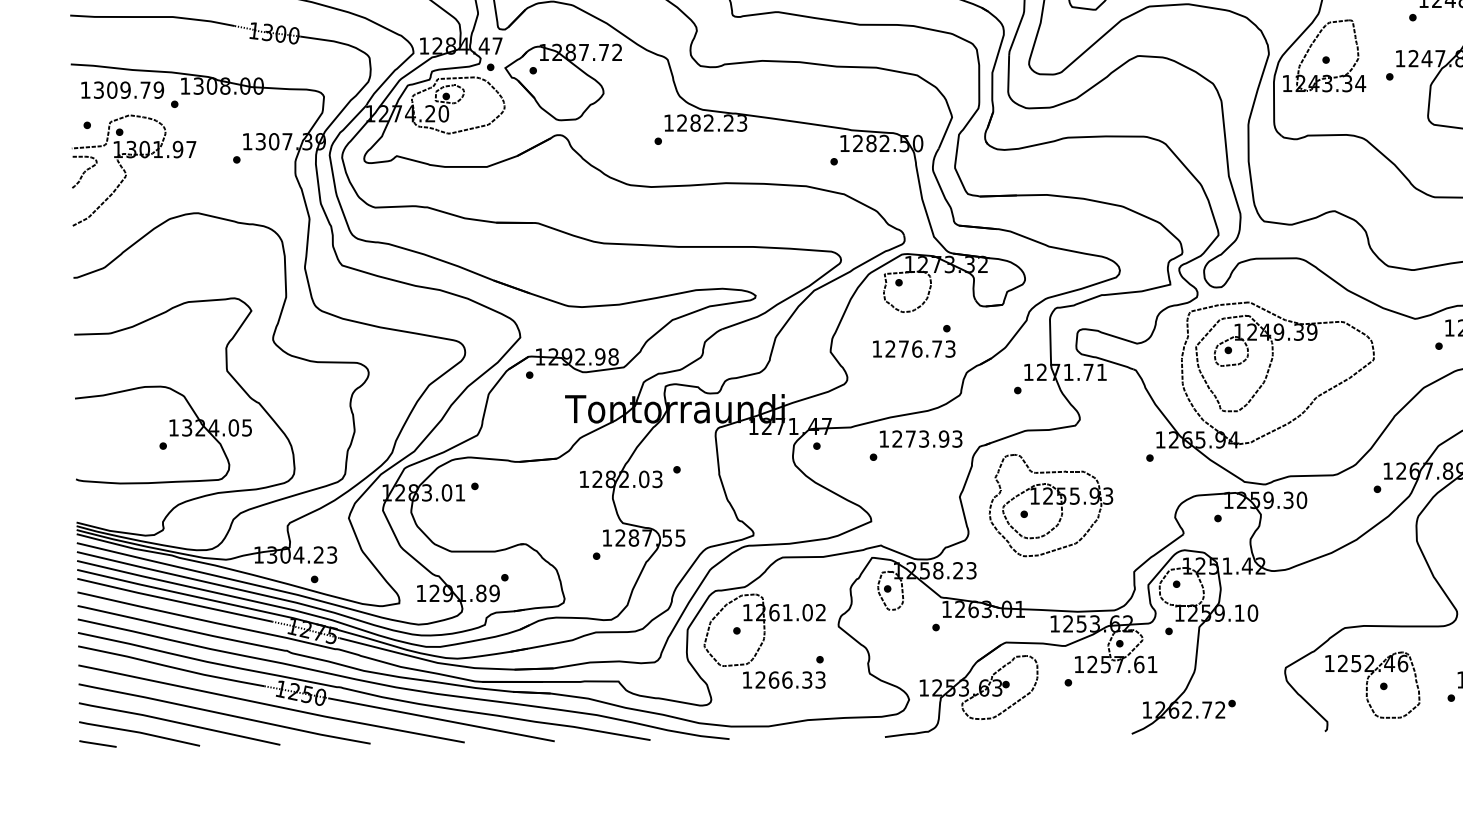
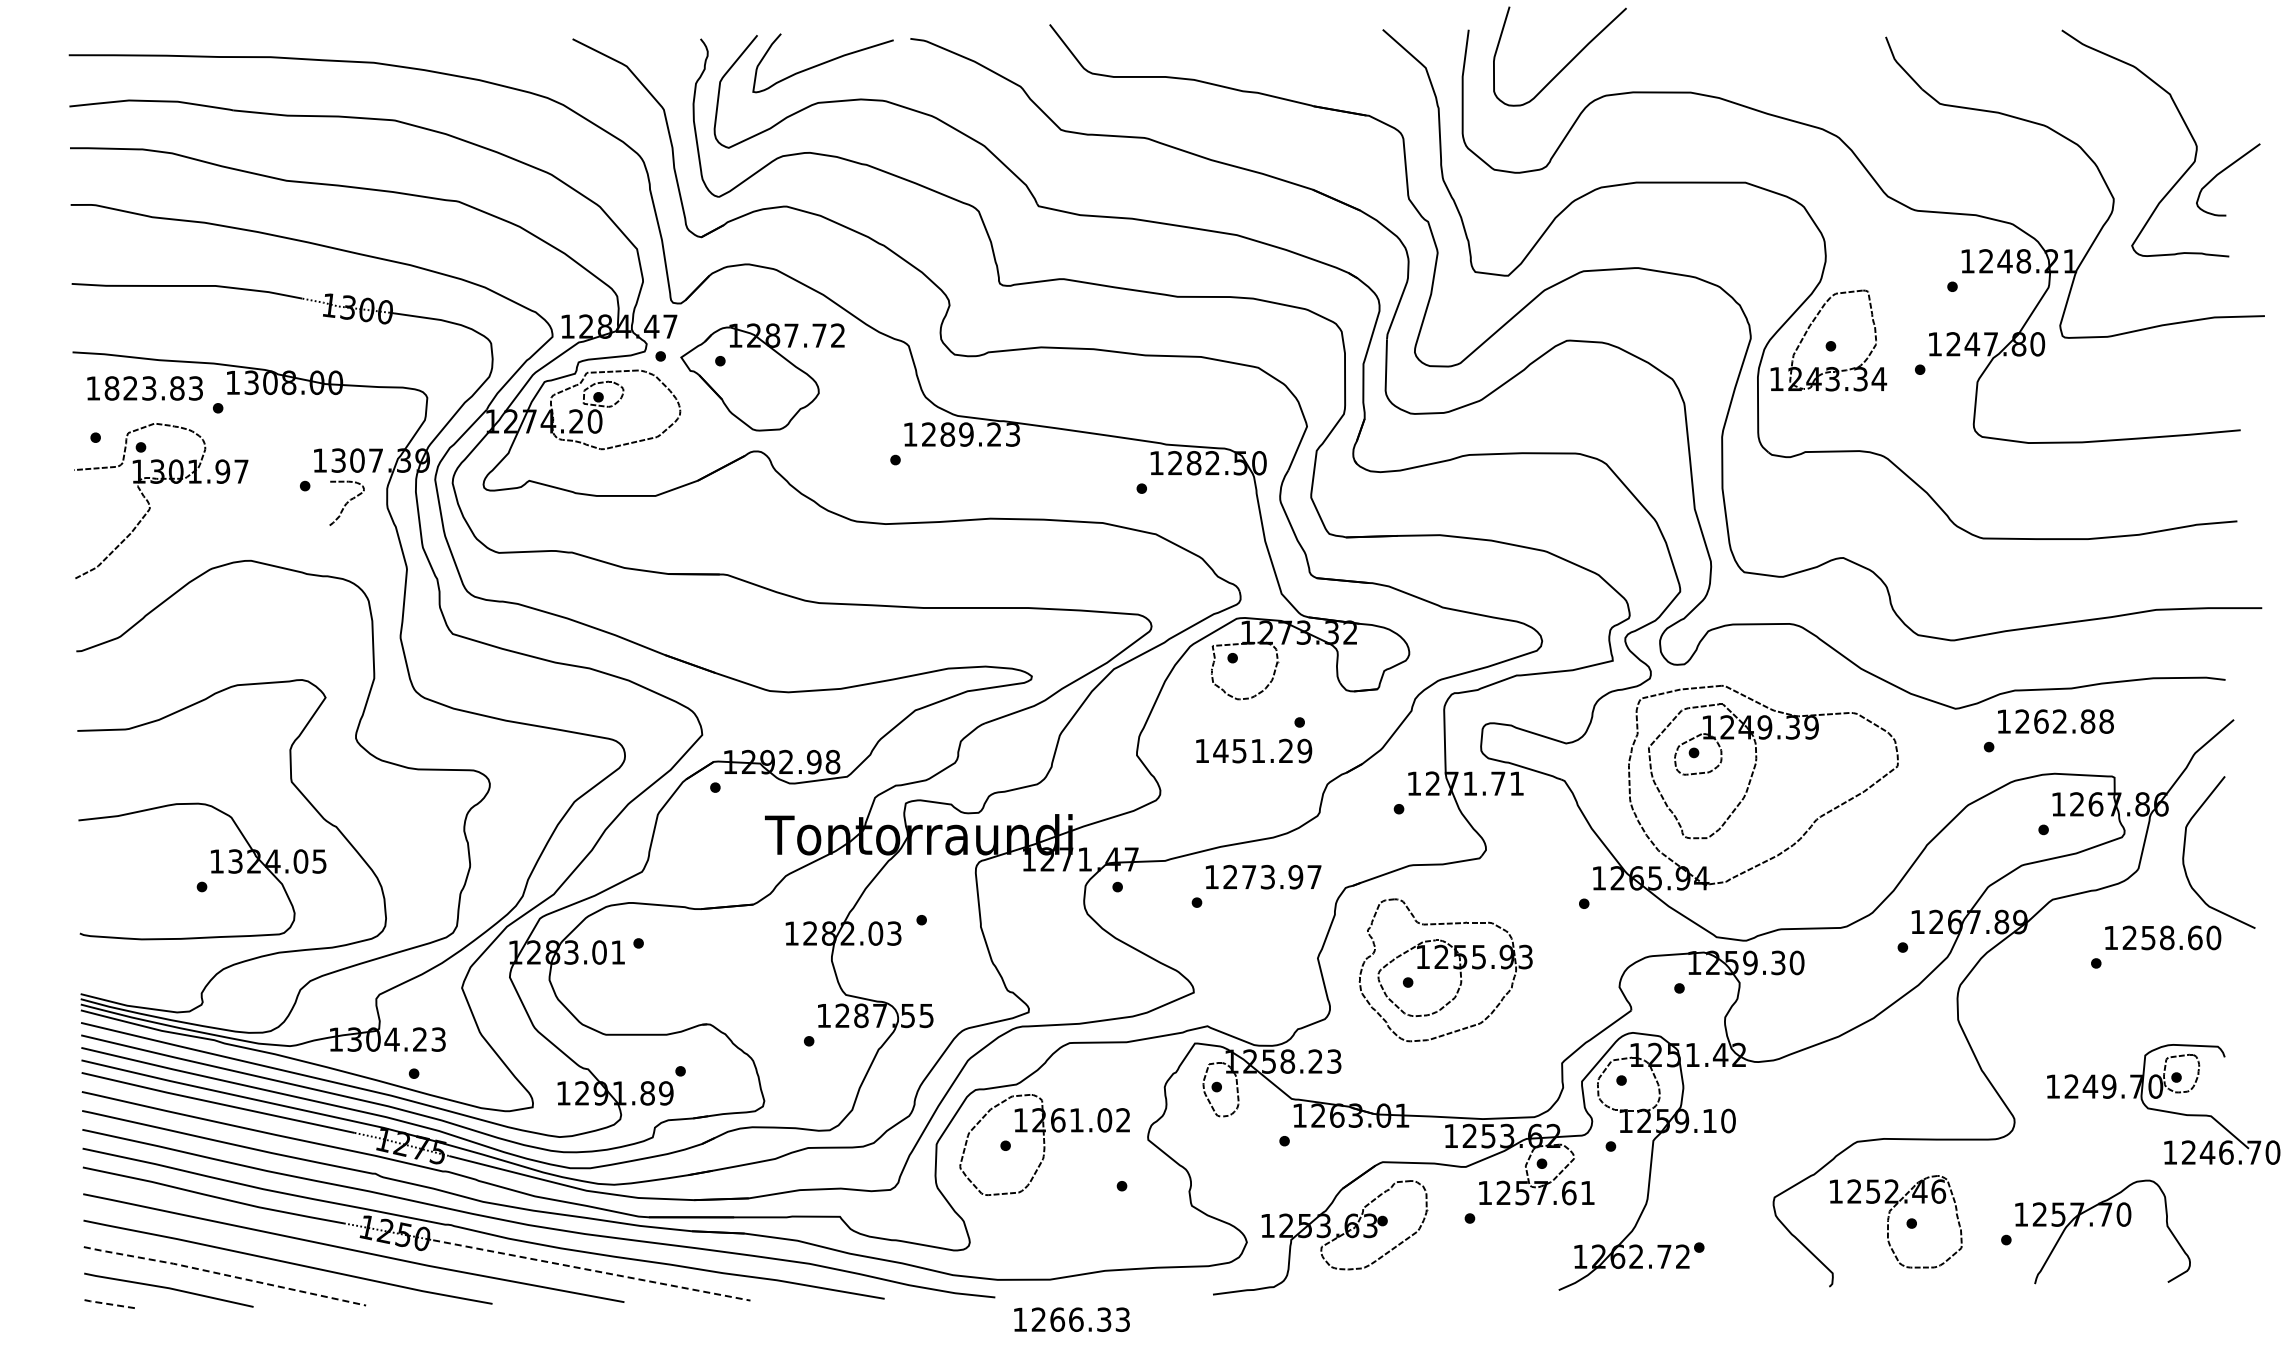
text: (128, 90) -> (153, 388), 1309.79 -> 1823.83
text: (708, 123) -> (966, 434), 1282.23 -> 1289.23
curve: (84, 171) -> (346, 502), moved
text: (920, 348) -> (1262, 750), 1276.73 -> 1451.29
text: (957, 438) -> (1314, 876), 1273.93 -> 1273.97
text: (783, 679) -> (1071, 1319), moved
line: (441, 719) -> (591, 1270), solid -> dashed
line: (178, 722) -> (223, 1274), solid -> dashed
line: (97, 744) -> (110, 1304), solid -> dashed

